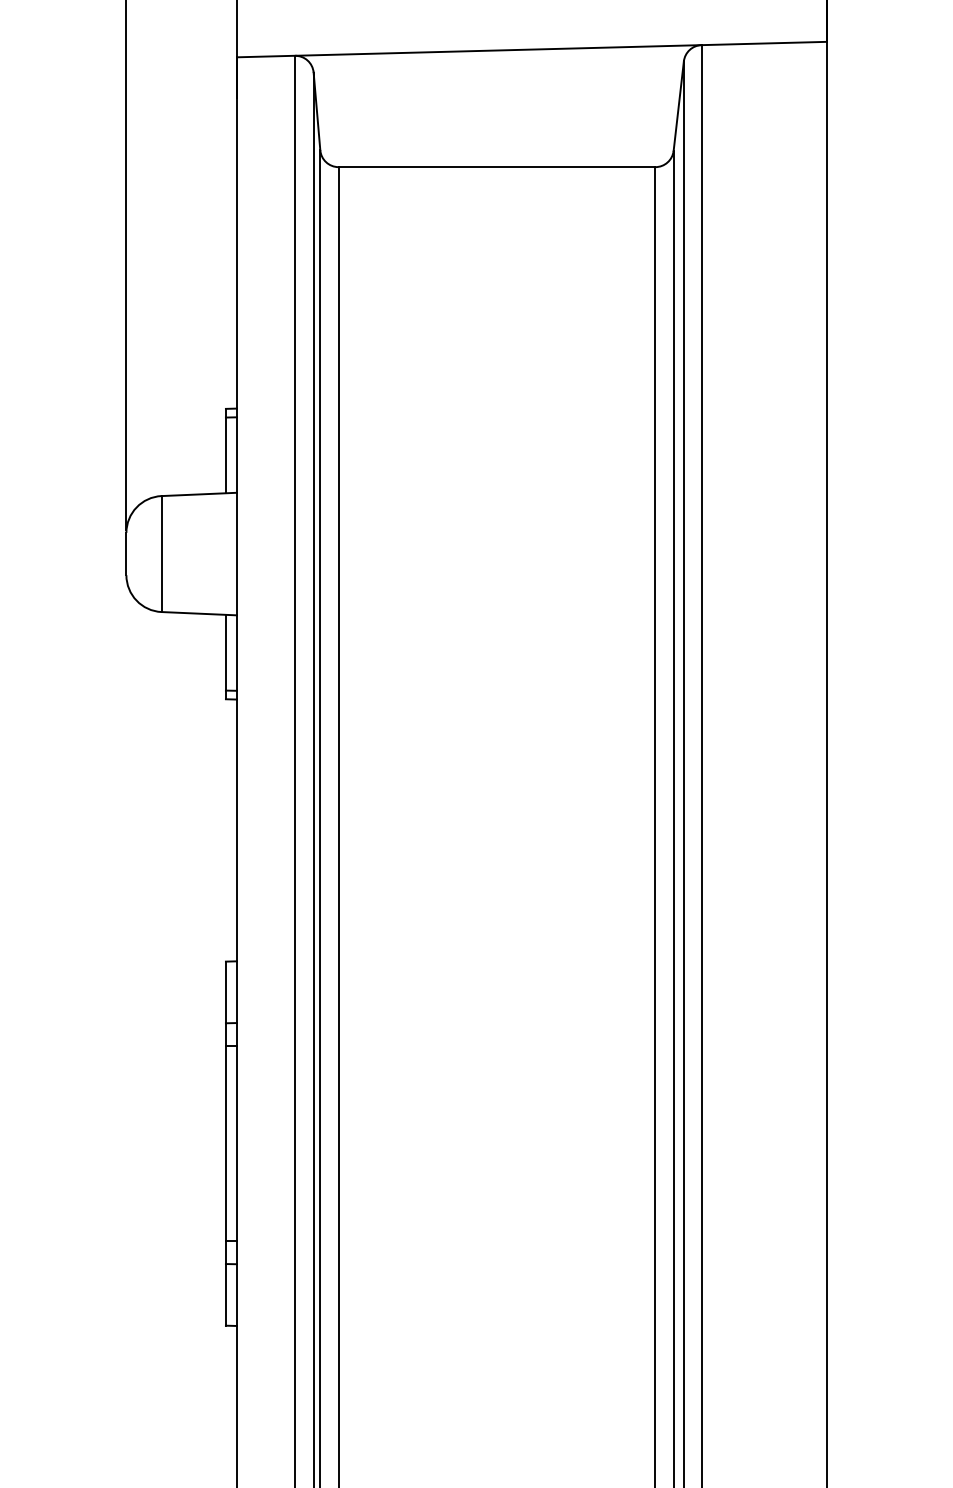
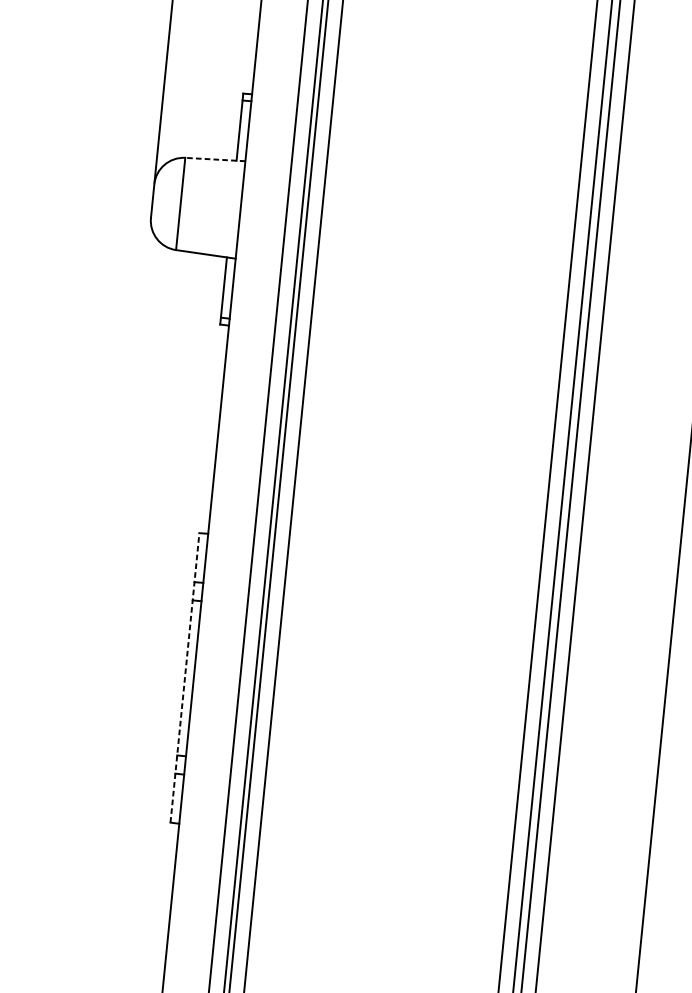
line: (199, 494) -> (215, 159), solid -> dashed
line: (225, 1143) -> (184, 677), solid -> dashed

